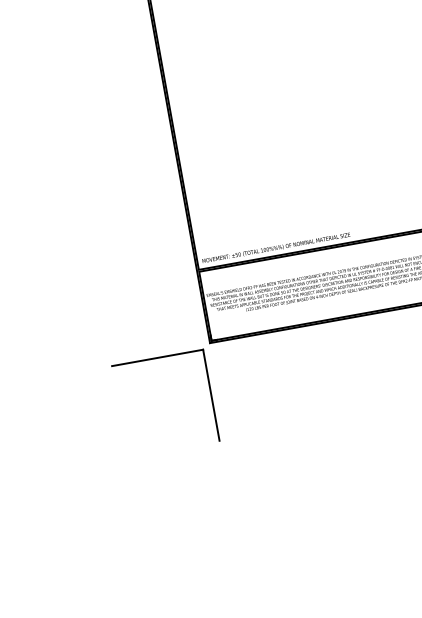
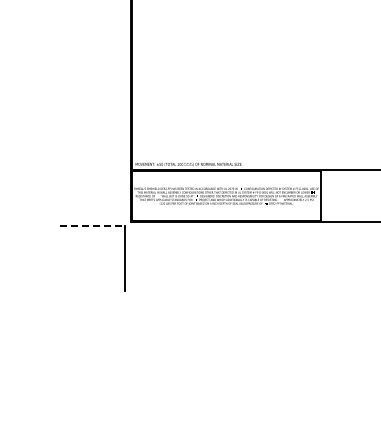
line: (157, 357) -> (92, 225), solid -> dashed

